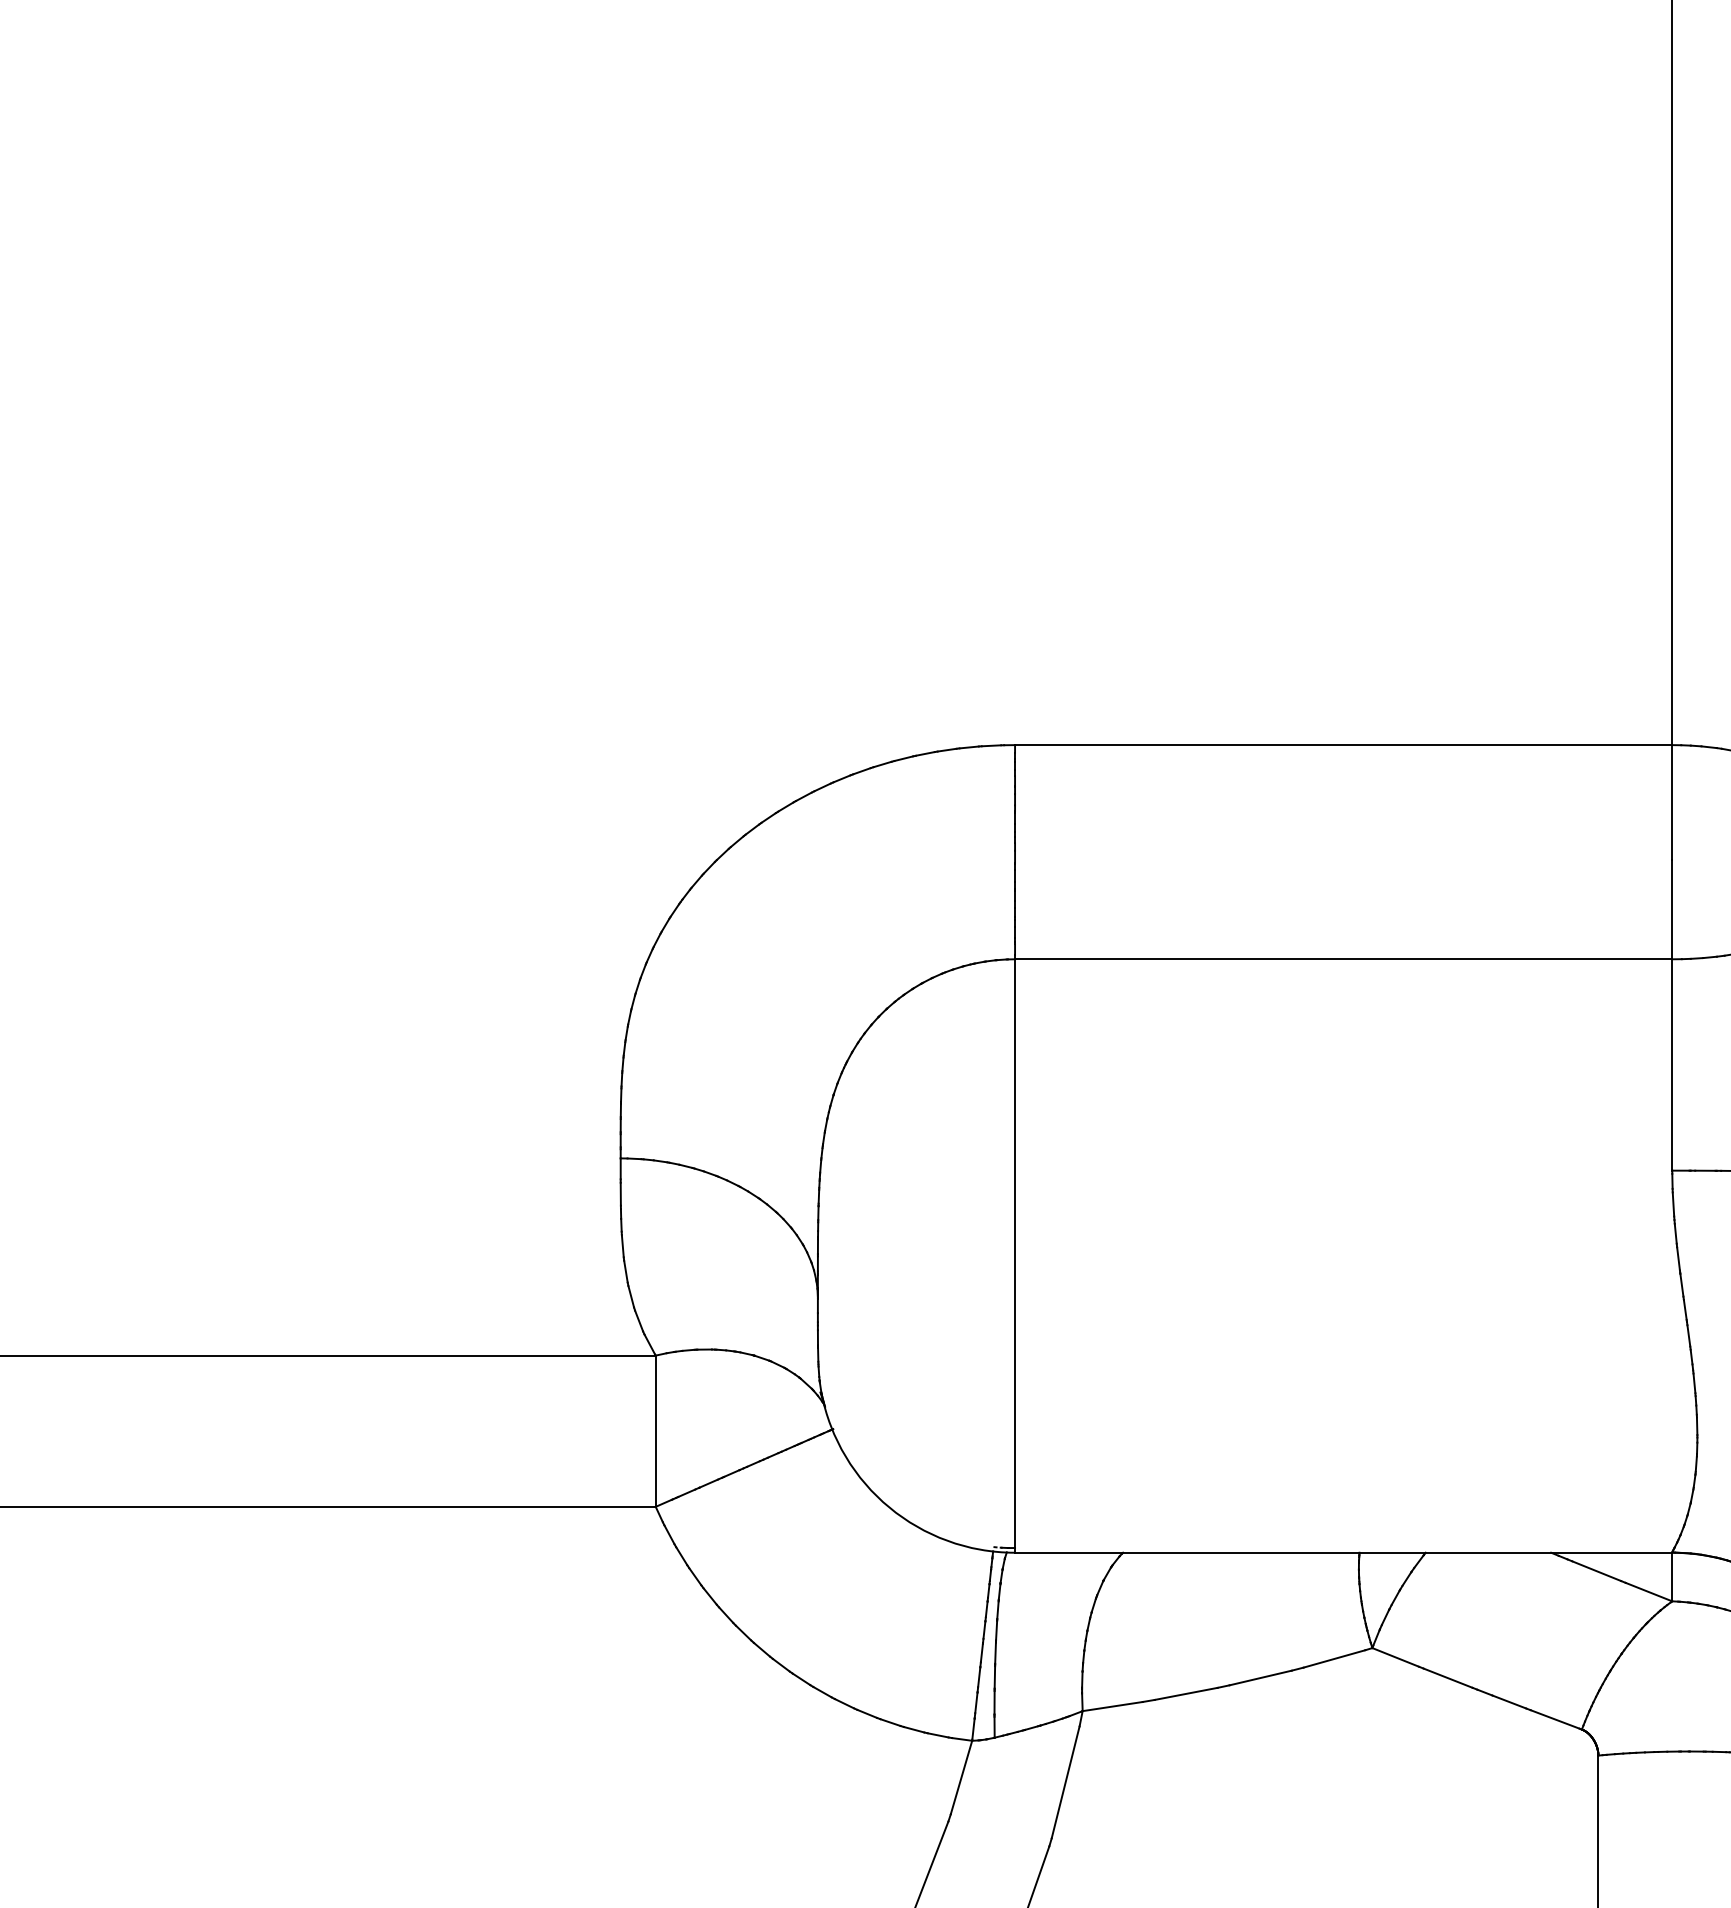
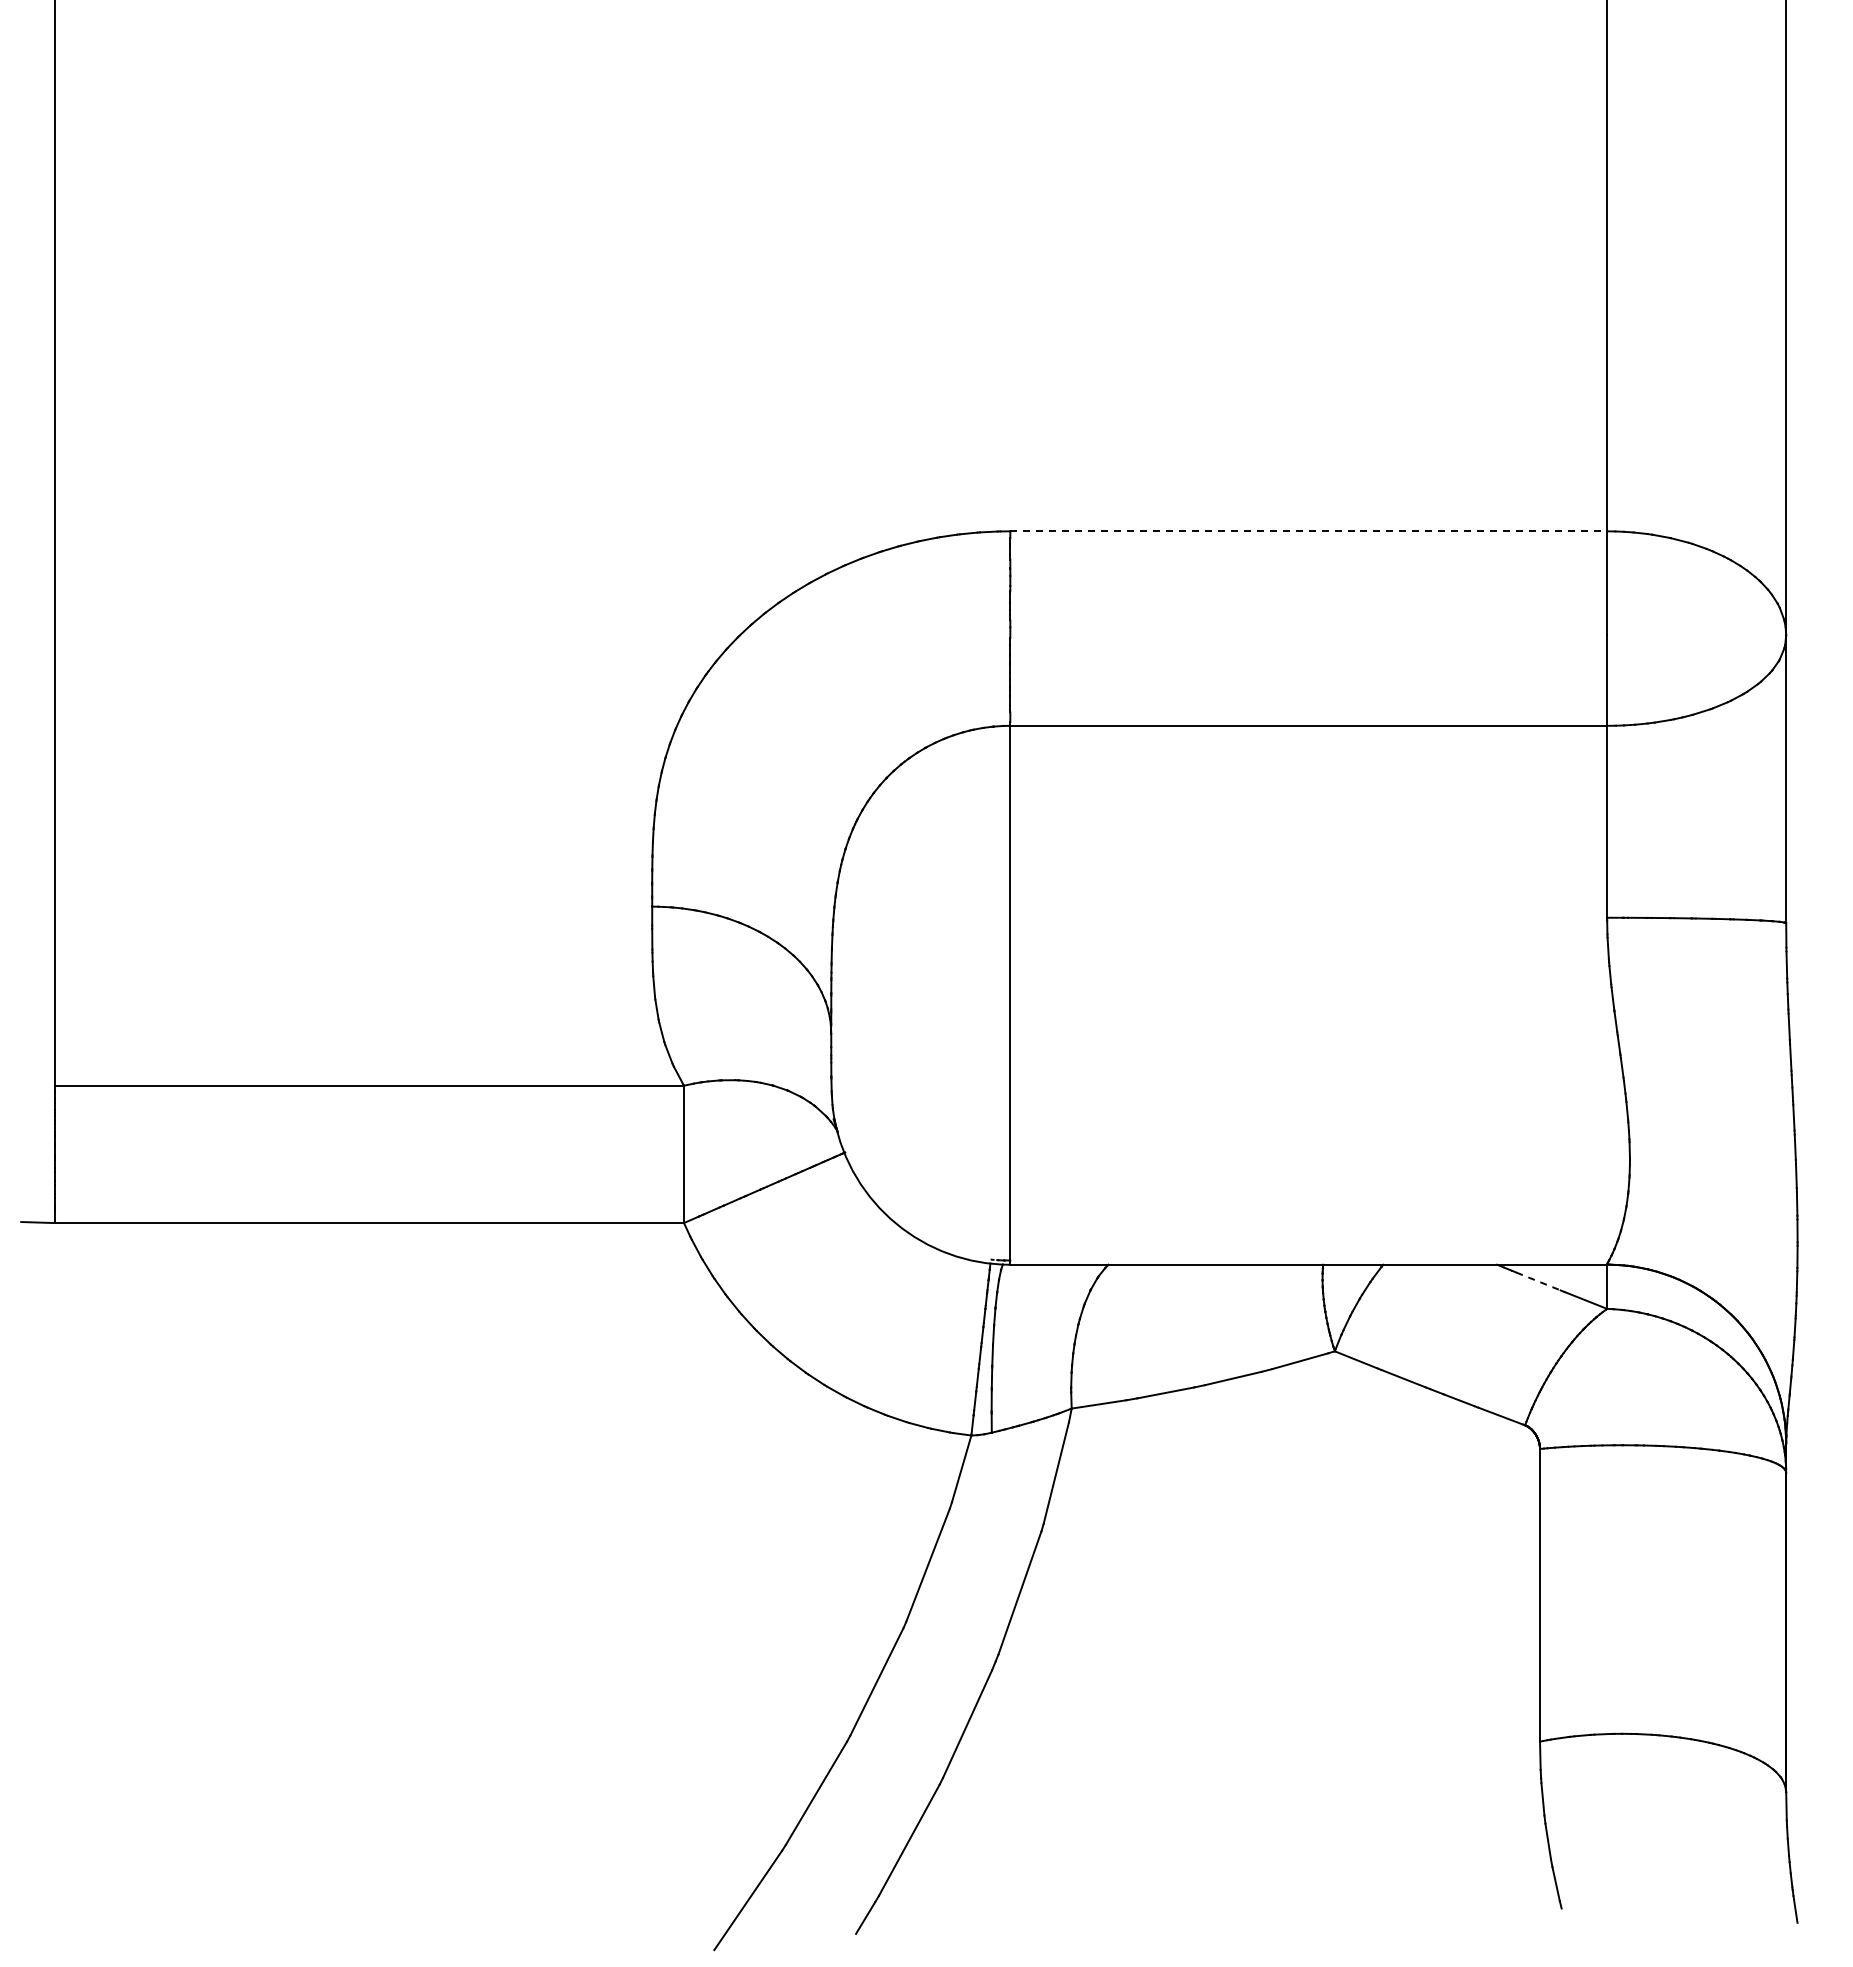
line: (1344, 745) -> (1309, 531), solid -> dashed
line: (1596, 1571) -> (1538, 1281), solid -> dashed

